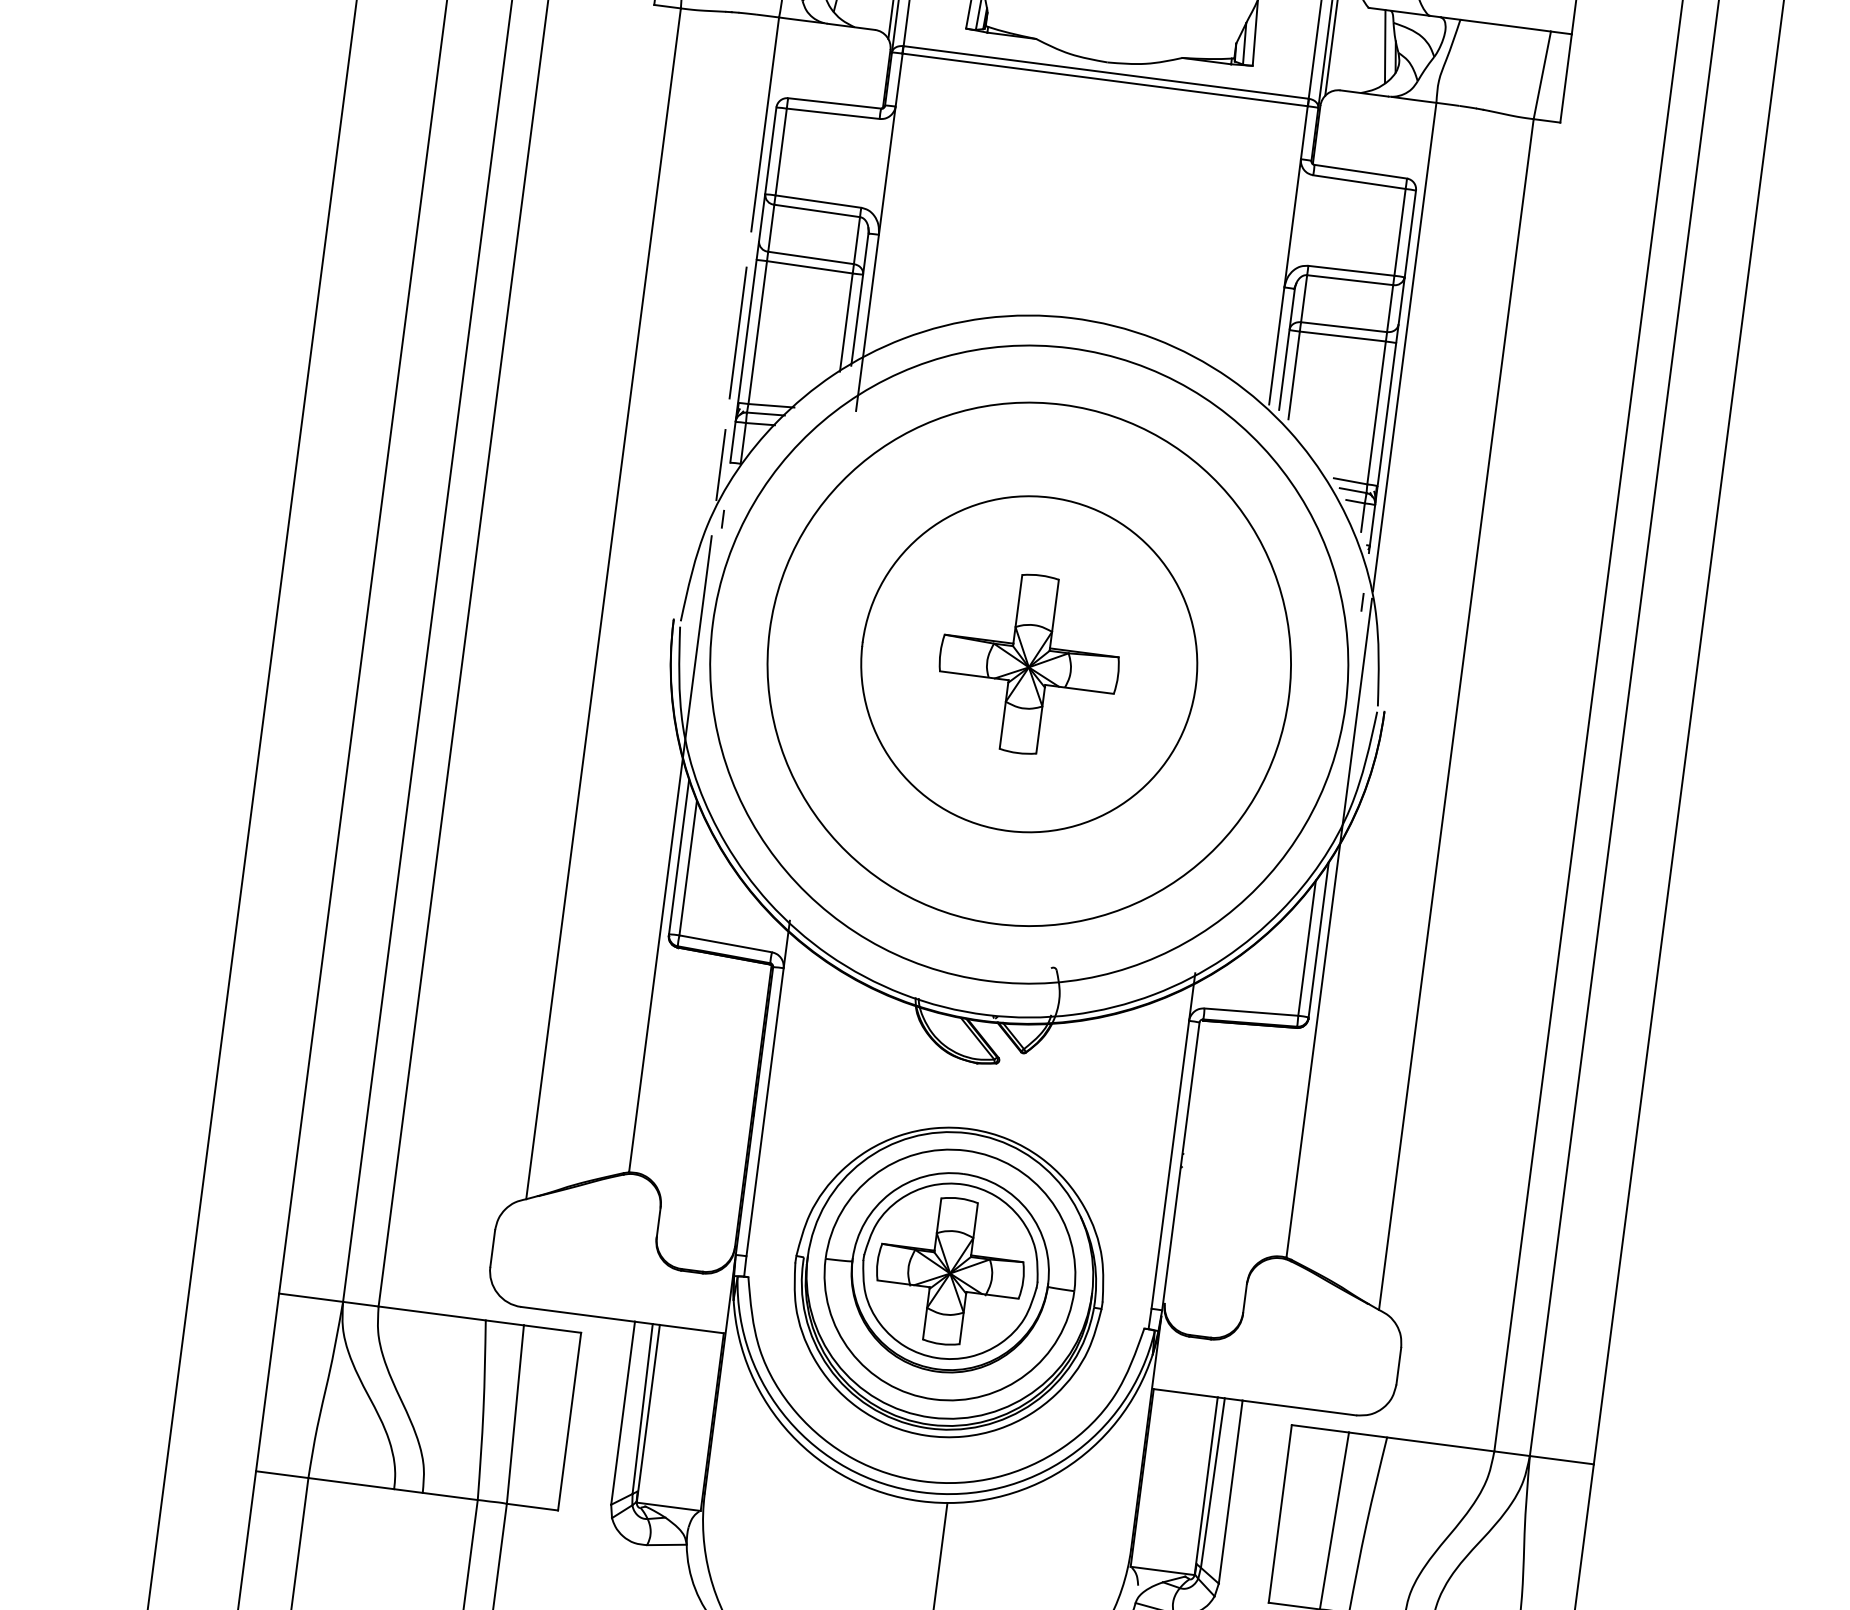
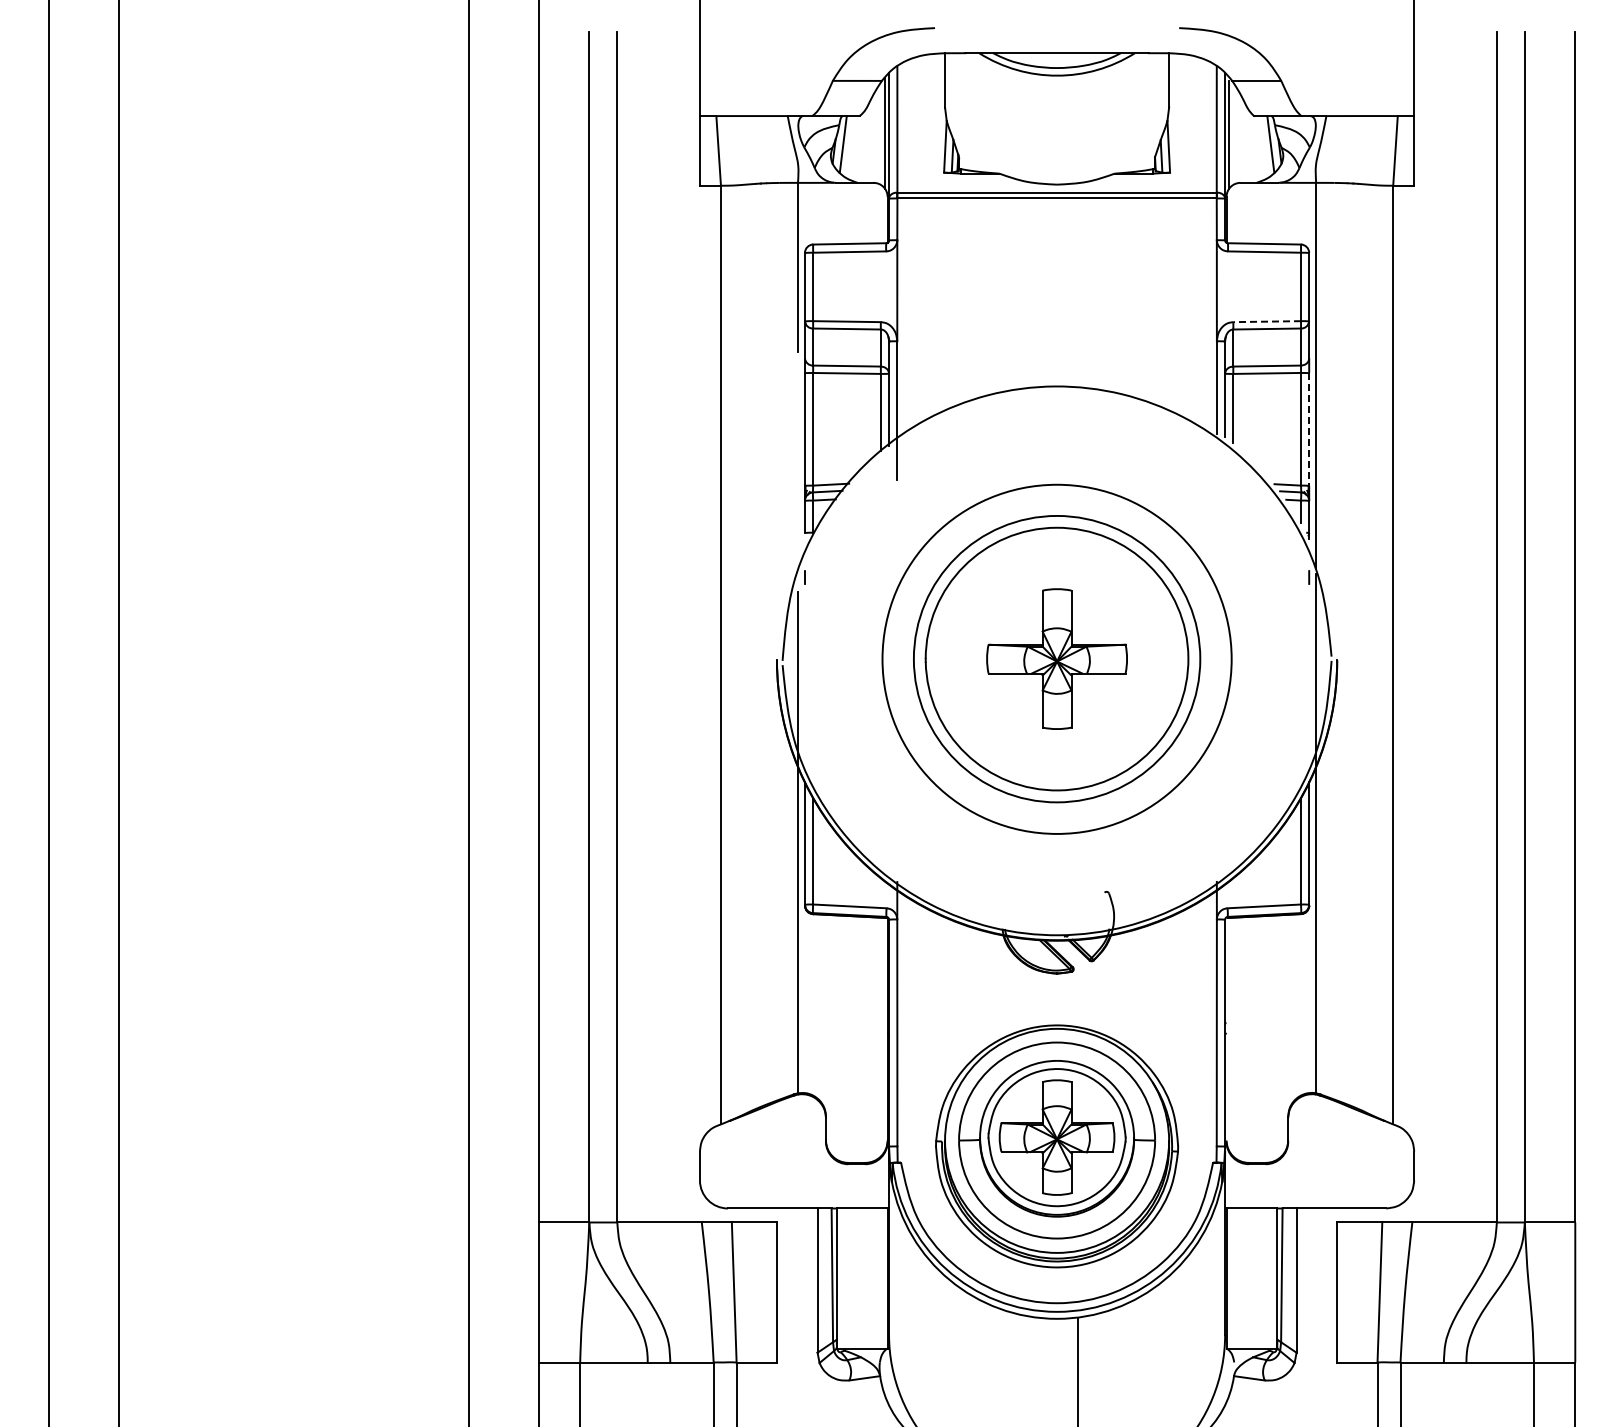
line: (1351, 270) -> (1267, 321), solid -> dashed
line: (737, 332) -> (797, 431), removed
line: (1387, 415) -> (1309, 430), solid -> dashed
line: (720, 464) -> (797, 535), removed
circle: (1028, 663) -> (1056, 658), size x0.7
circle: (1028, 663) -> (1056, 658), size x0.7

